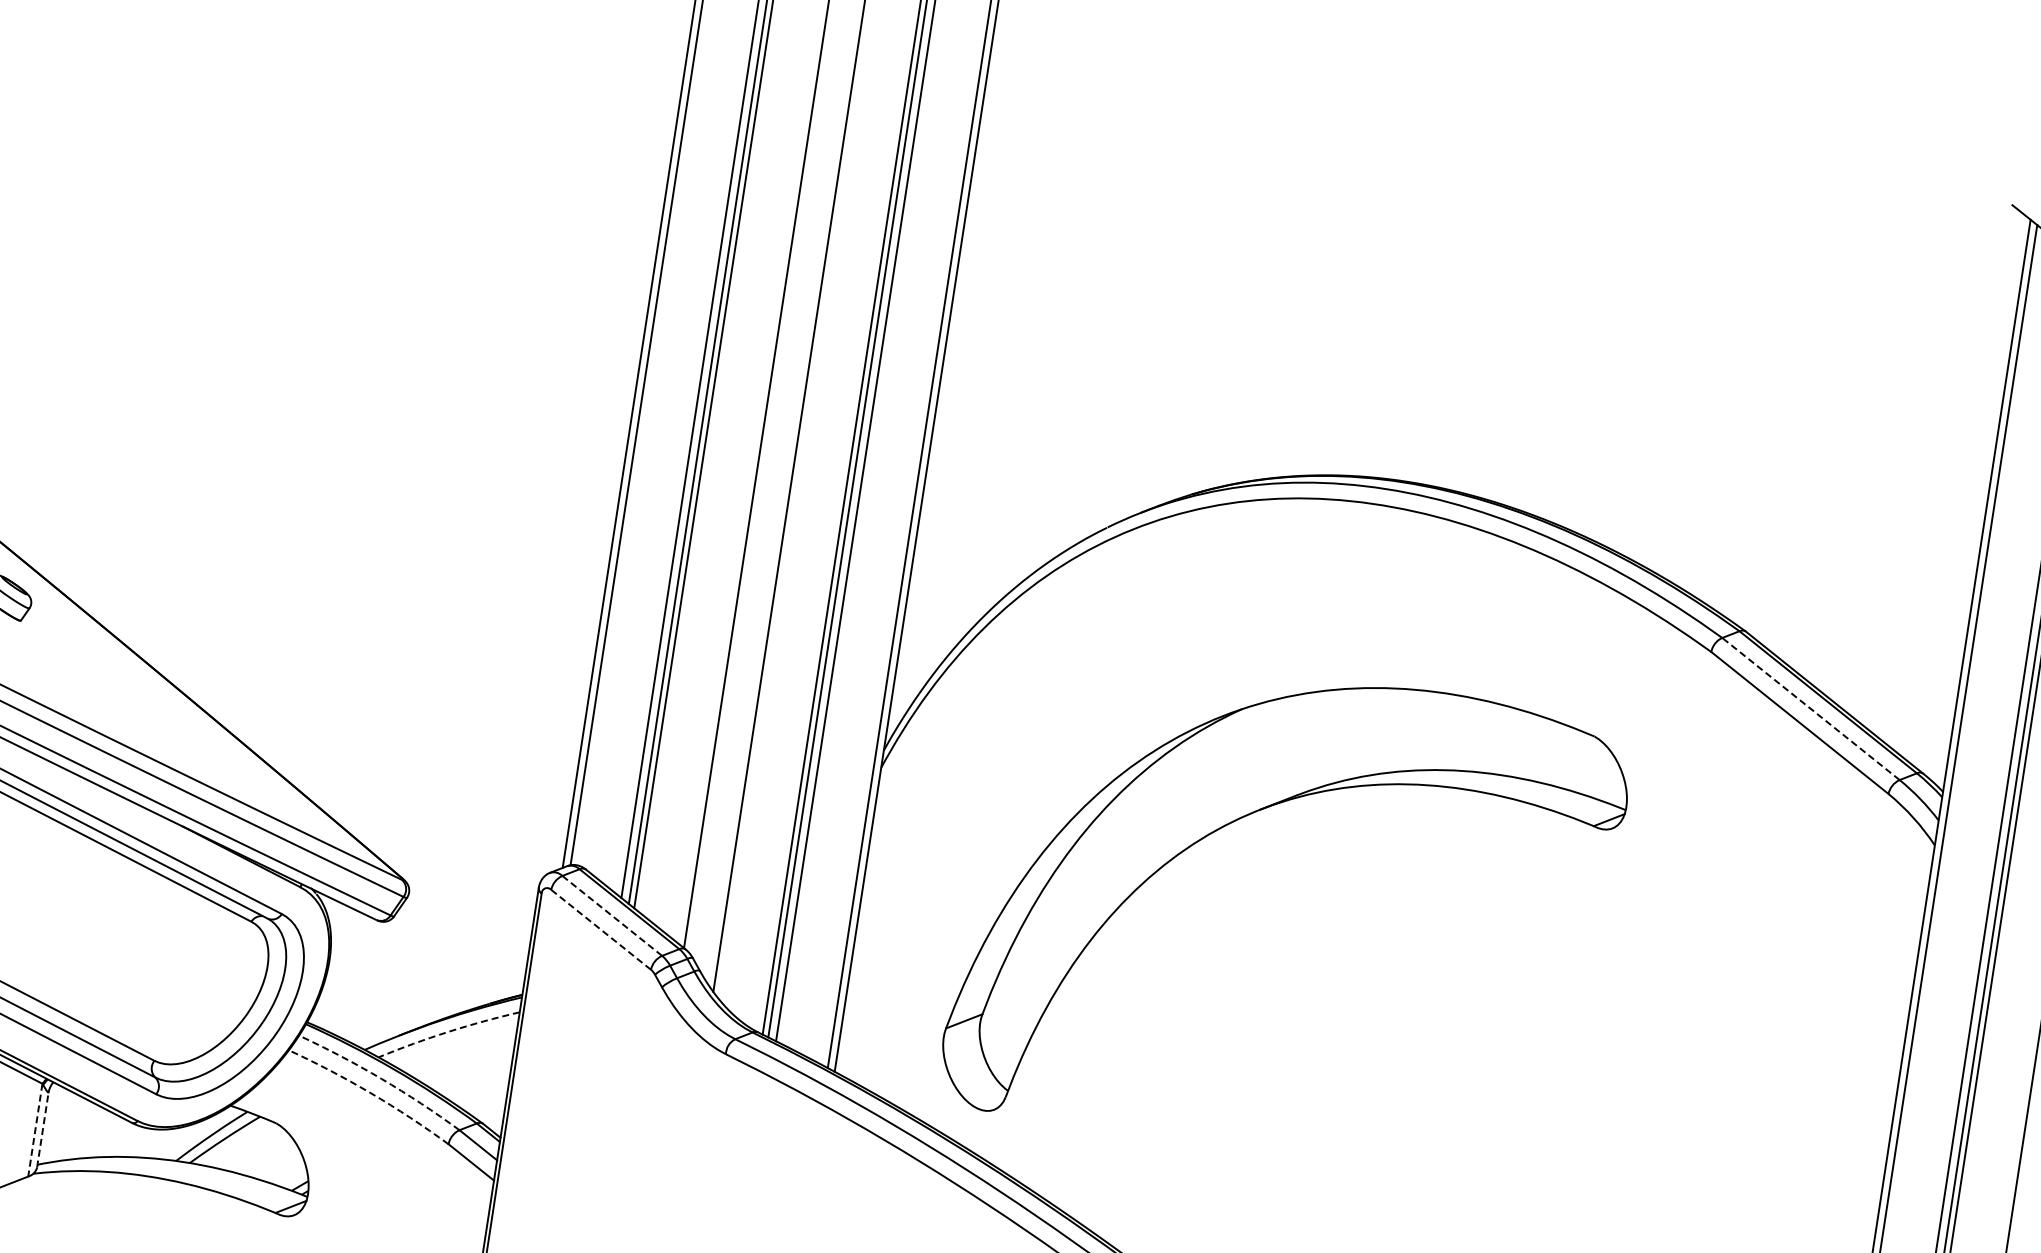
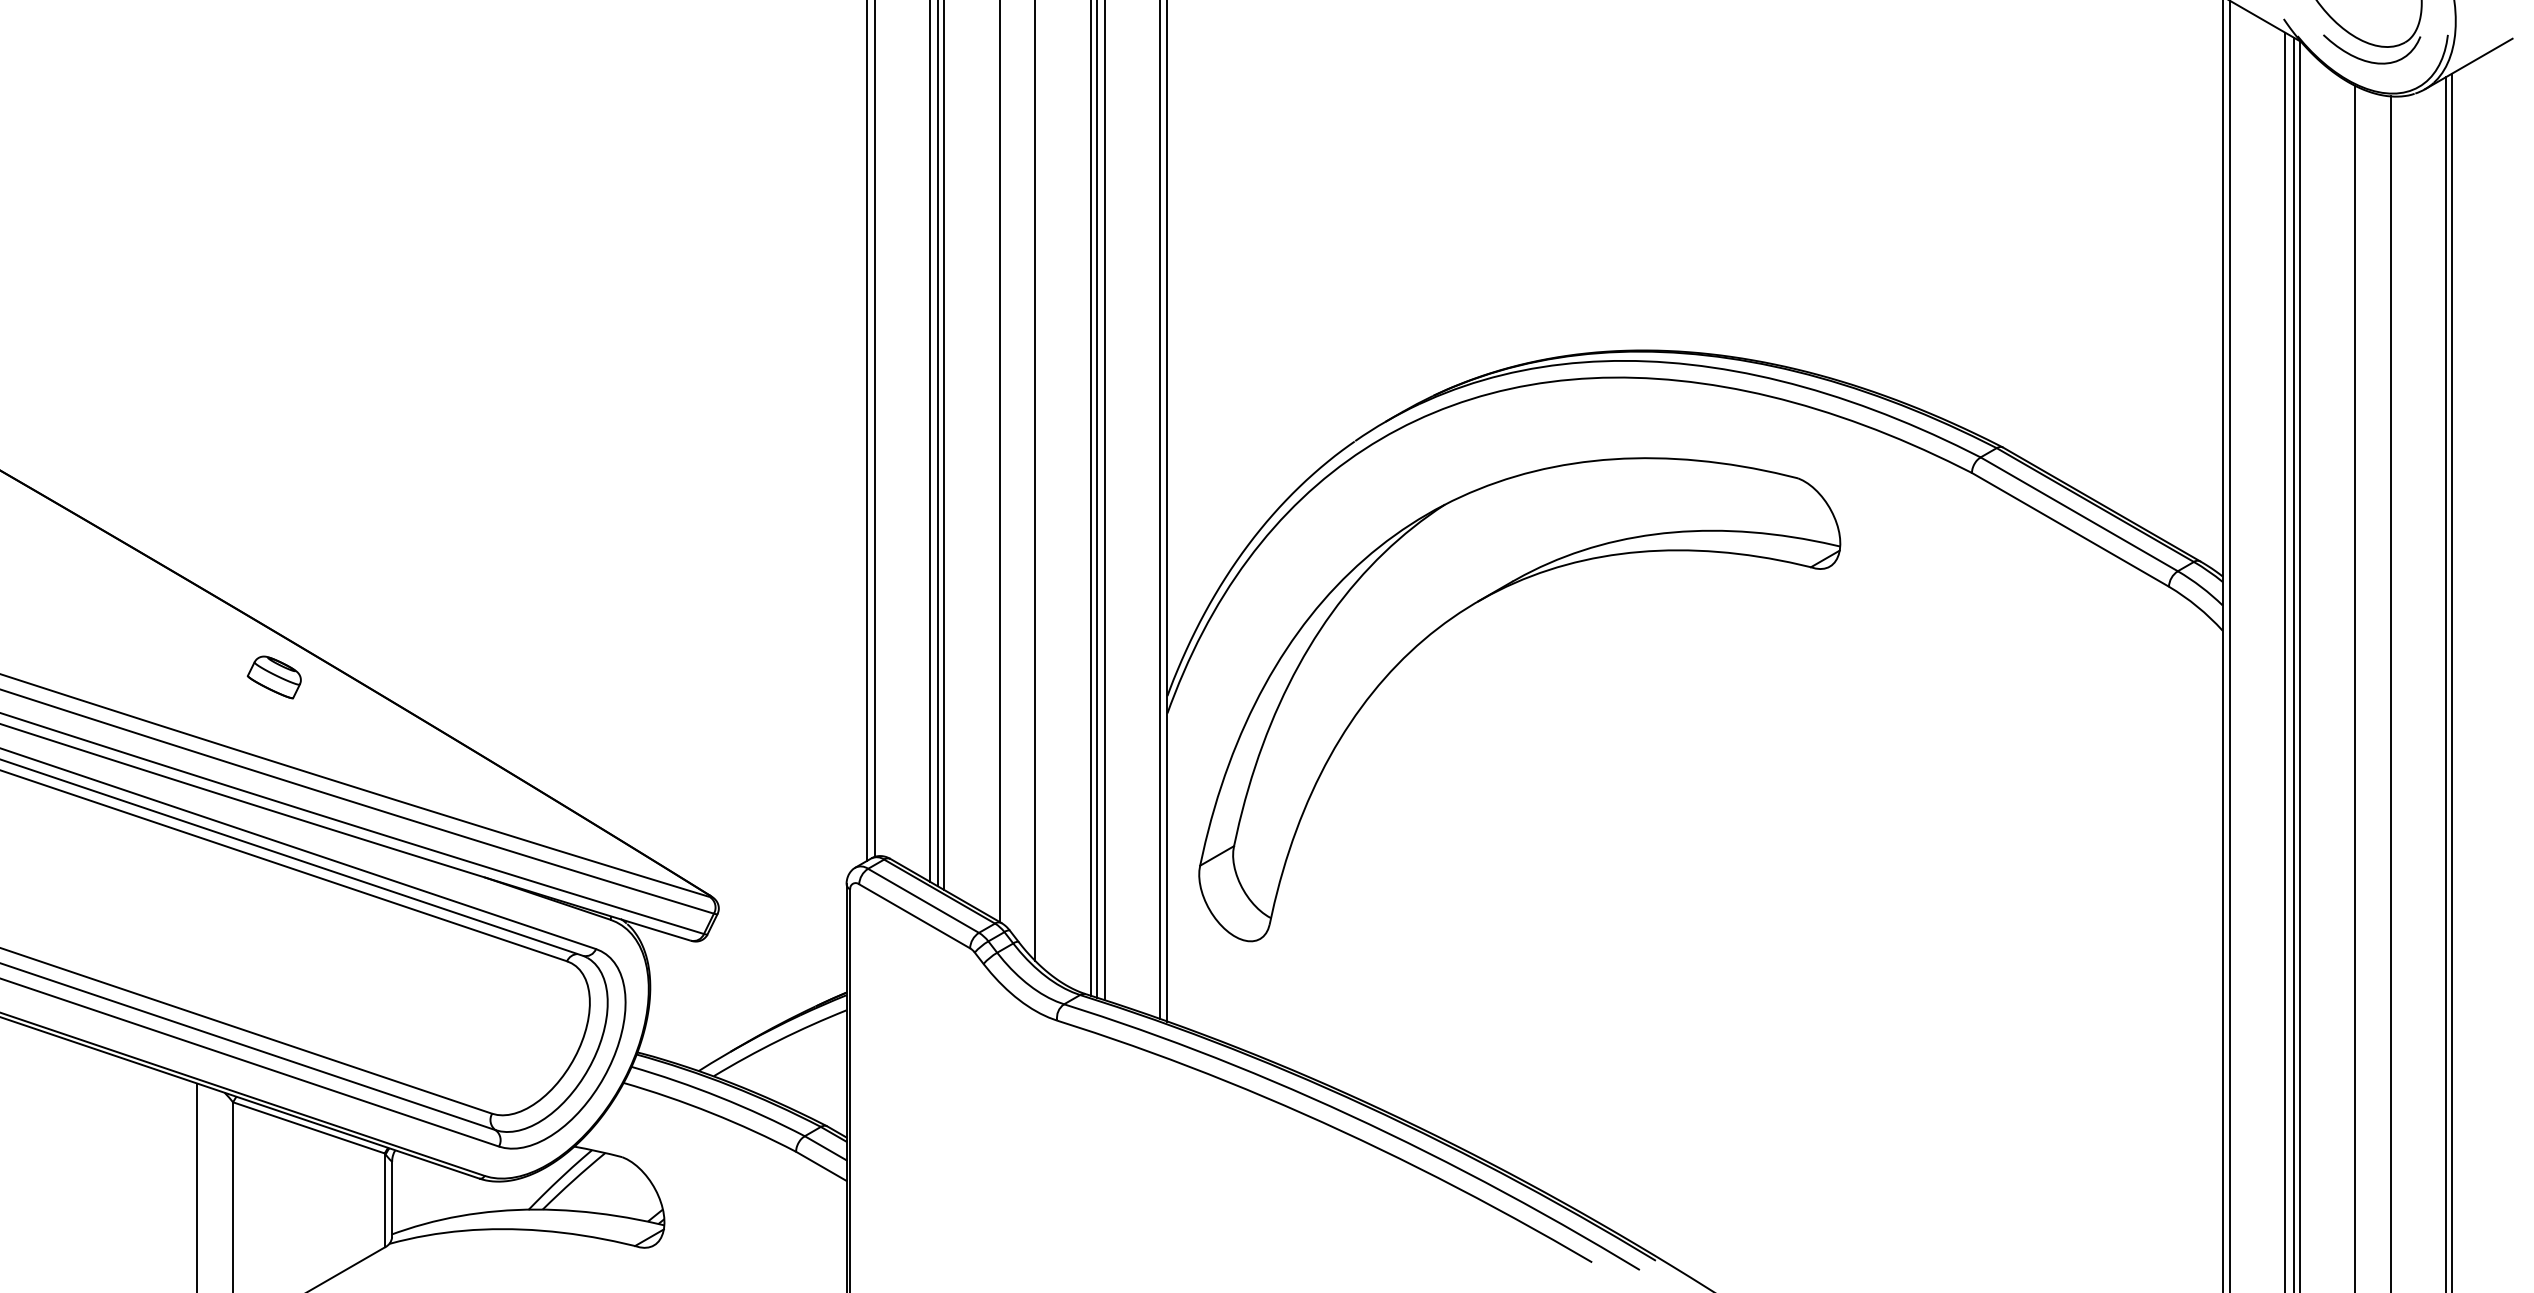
line: (1811, 709) -> (2079, 514), dashed -> solid
part: (1248, 815) -> (1467, 609), moved
line: (612, 916) -> (923, 901), dashed -> solid
line: (600, 929) -> (914, 916), dashed -> solid
arc: (448, 1031) -> (778, 1040), dashed -> solid
arc: (381, 1079) -> (719, 1097), dashed -> solid
arc: (370, 1093) -> (711, 1113), dashed -> solid
line: (35, 1130) -> (384, 1200), dashed -> solid
line: (43, 1130) -> (392, 1199), dashed -> solid

